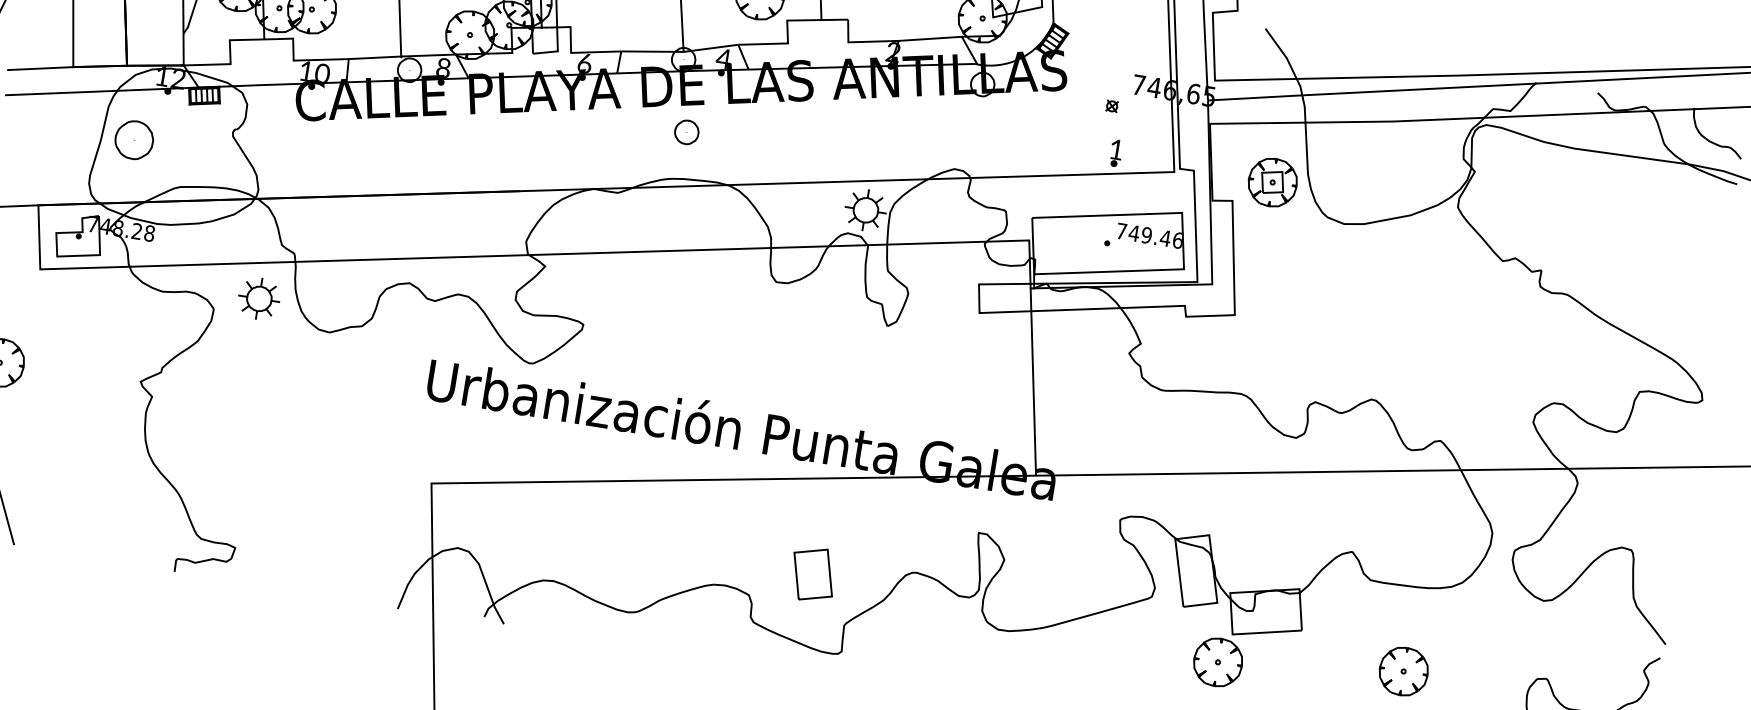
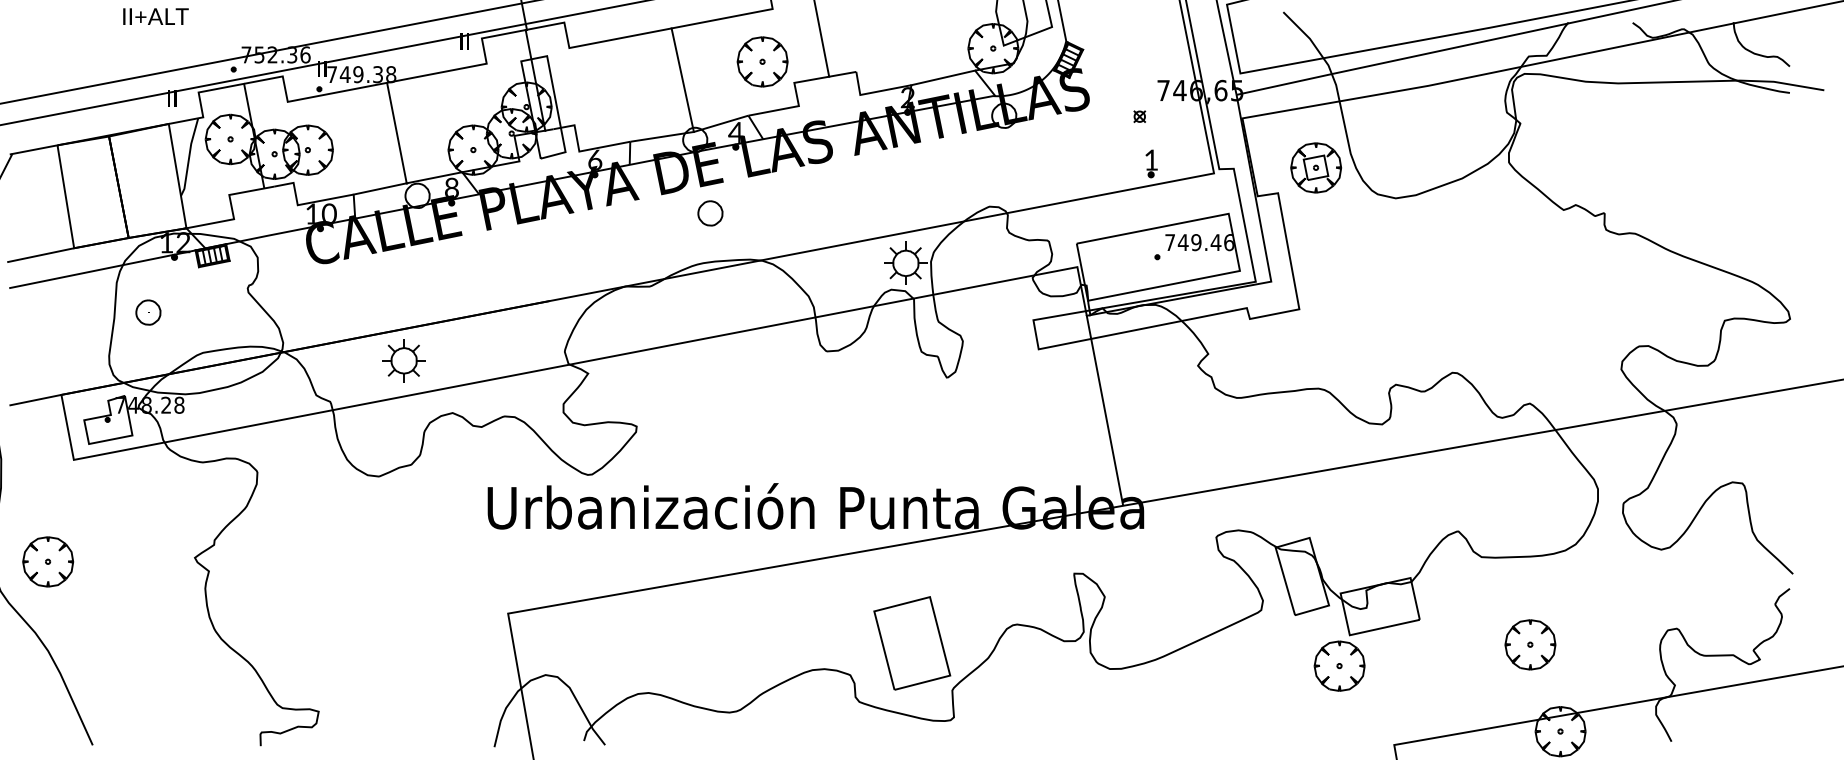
part: (134, 140) -> (148, 312), size x0.62
part: (258, 298) -> (403, 360), moved
part: (813, 574) -> (912, 643), size x1.67

